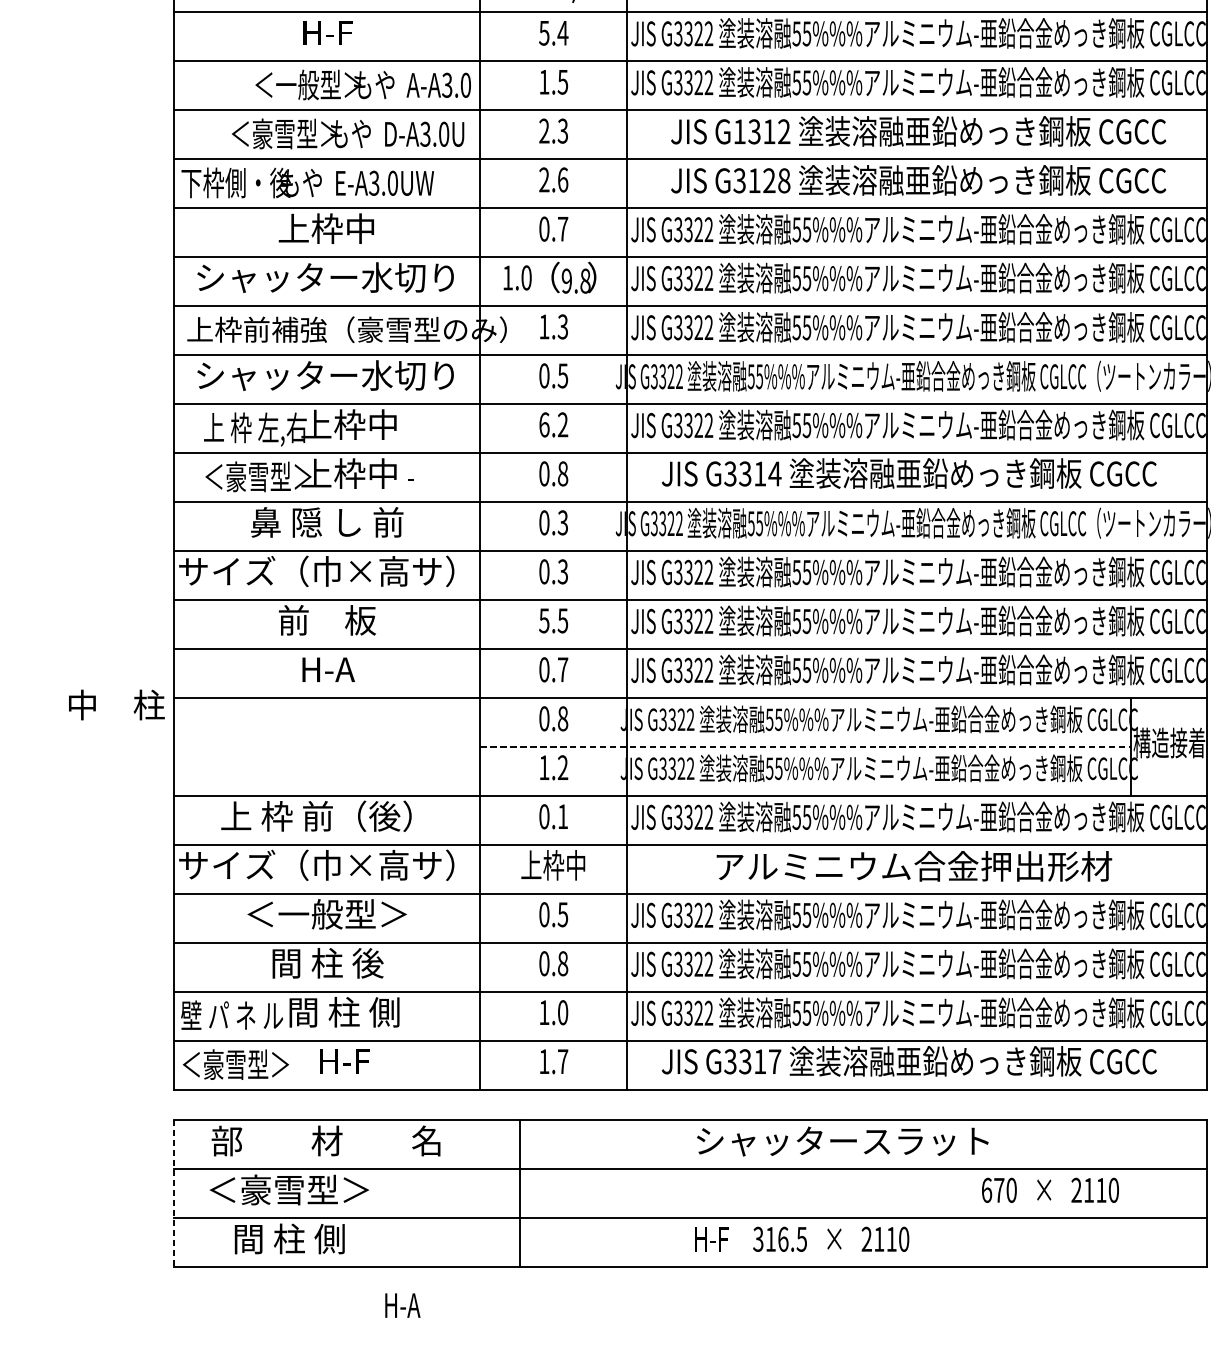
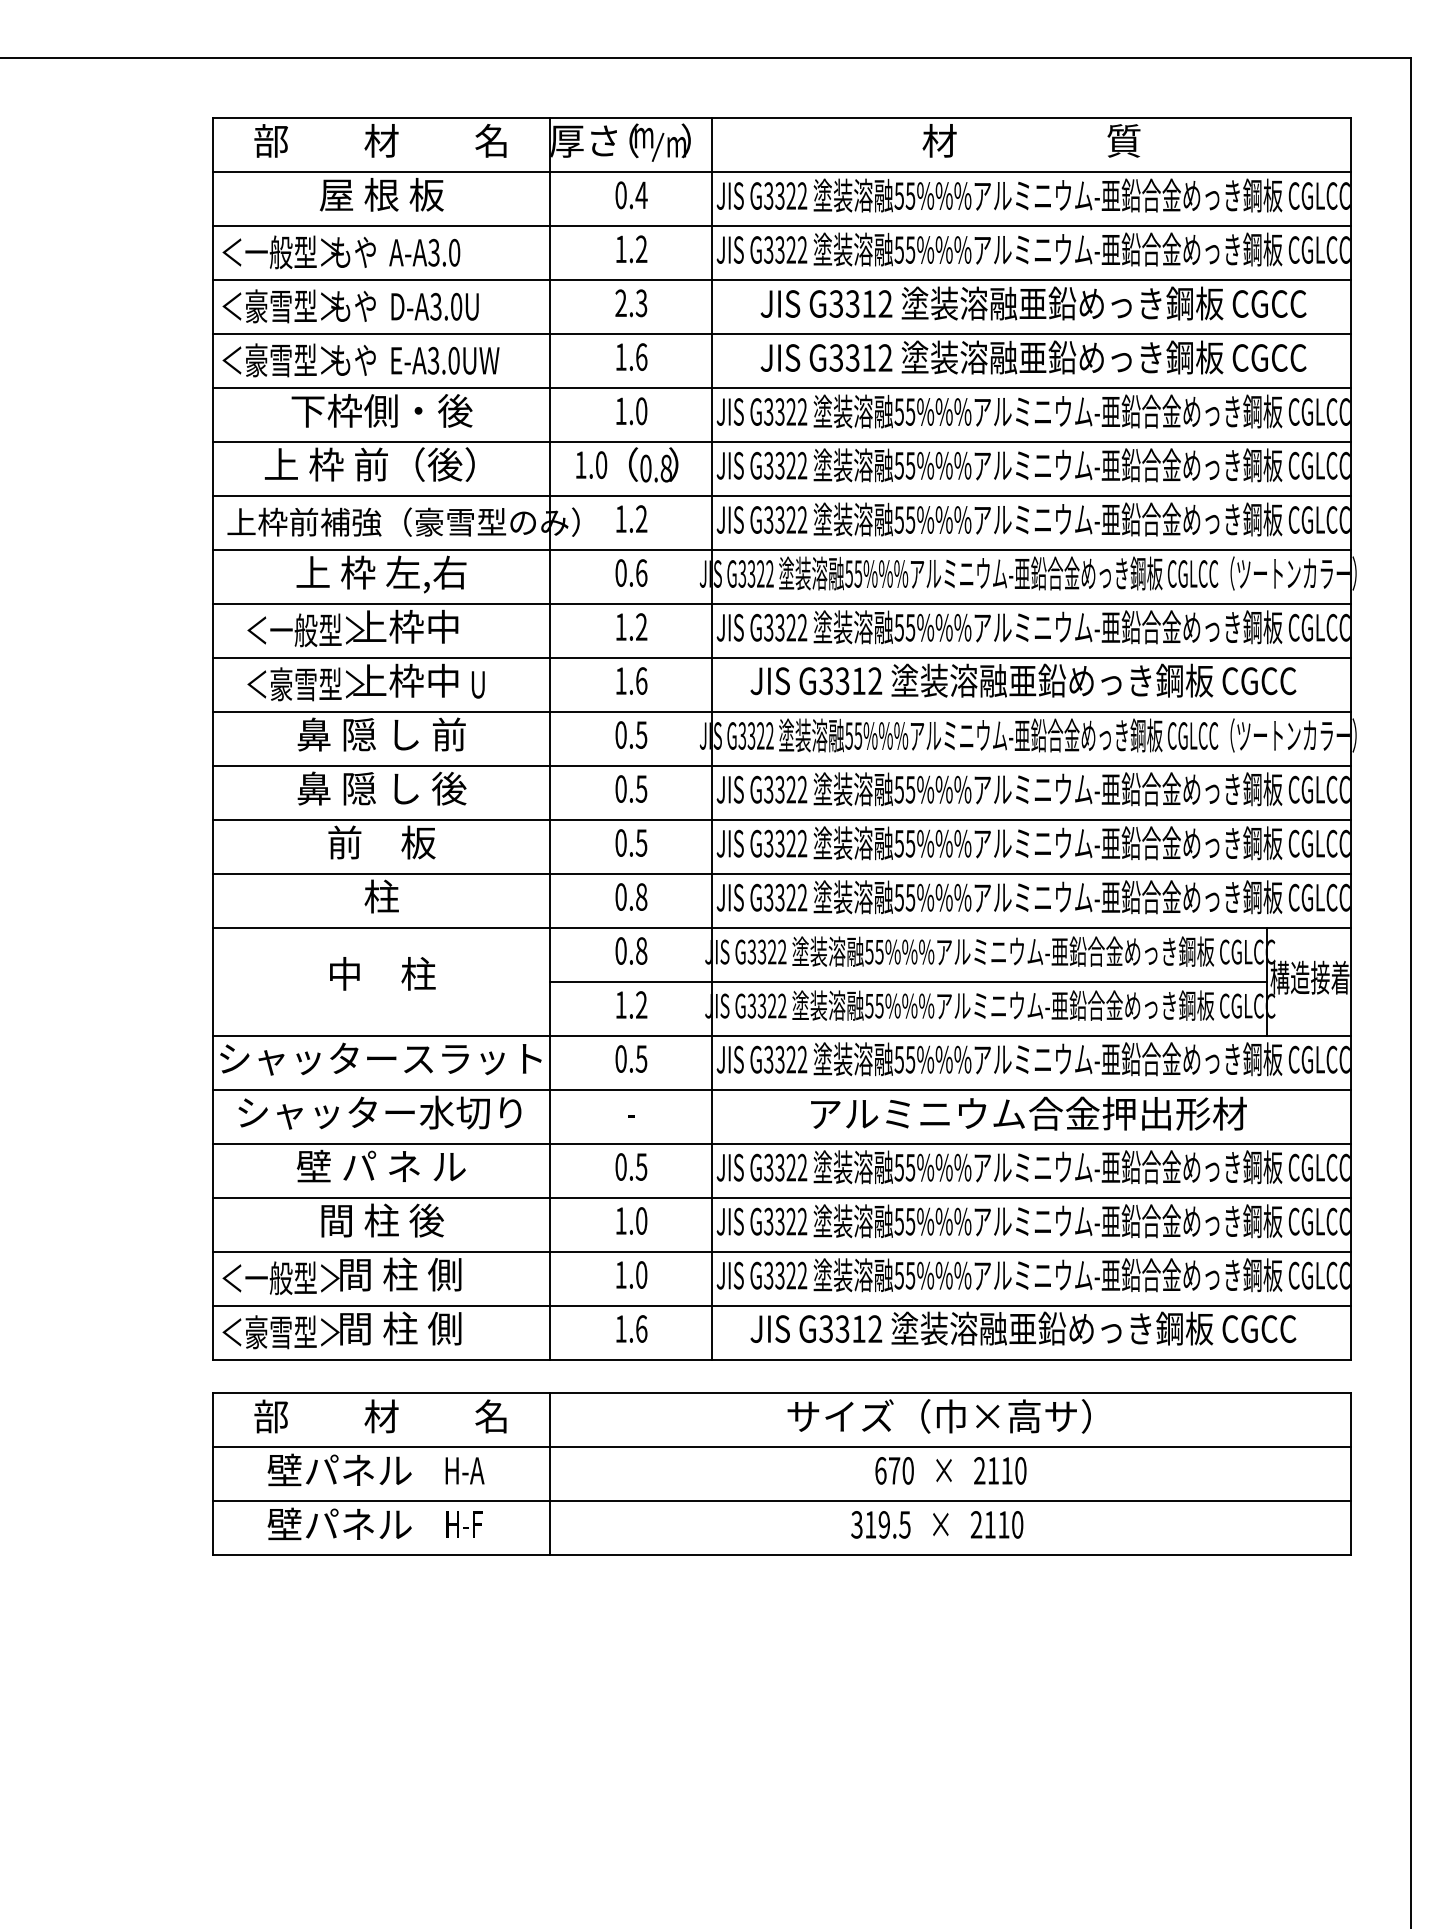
text: (327, 32) -> (381, 194), H-F -> 屋 根 板
text: (543, 33) -> (620, 195), 5.4 -> 0.4
text: (562, 82) -> (641, 249), 1.5 -> 1.2
text: (363, 85) -> (341, 252), moved
text: (738, 131) -> (835, 303), G1312 -> G3312
text: (347, 134) -> (350, 306), moved
text: (543, 179) -> (620, 356), 2.6 -> 1.6
text: (768, 180) -> (868, 357), G3128 -> G3312
text: (236, 183) -> (281, 360), 下枠側・後 -> ＜豪雪型＞
text: (327, 228) -> (381, 410), 上枠中 -> 下枠側・後
text: (553, 229) -> (631, 411), 0.7 -> 1.0
text: (325, 277) -> (379, 464), シャッター水切り -> 上 枠 前（後）
text: (566, 281) -> (645, 468), 9.8 -> 0.8
text: (562, 326) -> (641, 518), 1.3 -> 1.2
text: (562, 375) -> (641, 572), 0.5 -> 0.6
text: (325, 377) -> (379, 574), シャッター水切り -> 上 枠 左,右
text: (543, 424) -> (620, 626), 6.2 -> 1.2
text: (257, 428) -> (304, 631), 上 枠 左,右 -> ＜一般型＞
text: (553, 473) -> (631, 680), 0.8 -> 1.6
text: (774, 473) -> (874, 680), G3314 -> G3312
text: (414, 476) -> (477, 684), - -> U
text: (562, 522) -> (641, 734), 0.3 -> 0.5
text: (316, 571) -> (369, 788), サイズ（巾×高サ） -> 鼻 隠 し 後
text: (562, 571) -> (641, 788), 0.3 -> 0.5
text: (543, 620) -> (620, 842), 5.5 -> 0.5
text: (328, 669) -> (383, 896), H-A -> 柱
text: (562, 669) -> (641, 896), 0.7 -> 0.8
text: (116, 704) -> (382, 973), moved
line: (806, 746) -> (909, 981), dashed -> solid
text: (326, 816) -> (380, 1058), 上 枠 前（後） -> シャッタースラット
text: (562, 816) -> (641, 1058), 0.1 -> 0.5
text: (316, 865) -> (369, 1112), サイズ（巾×高サ） -> シャッター水切り
text: (552, 865) -> (630, 1112), 上枠中 -> -
text: (327, 914) -> (381, 1166), ＜一般型＞ -> 壁 パ ネ ル
text: (553, 963) -> (631, 1220), 0.8 -> 1.0
text: (234, 1015) -> (279, 1278), 壁 パ ネ ル -> ＜一般型＞
text: (344, 1061) -> (400, 1328), H-F -> 間 柱 側
text: (562, 1061) -> (641, 1328), 1.7 -> 1.6
text: (775, 1061) -> (875, 1328), G3317 -> G3312
text: (841, 1141) -> (948, 1416), シャッタースラット -> サイズ（巾×高サ）
text: (288, 1190) -> (339, 1470), ＜豪雪型＞ -> 壁パネル
text: (1050, 1190) -> (950, 1470), moved
line: (174, 1193) -> (213, 1474), dashed -> solid
line: (520, 1193) -> (550, 1474), moved
text: (288, 1239) -> (339, 1524), 間 柱 側 -> 壁パネル
text: (711, 1239) -> (464, 1524), moved
text: (783, 1239) -> (884, 1524), 316.5 -> 319.5
text: (402, 1305) -> (464, 1470), moved

